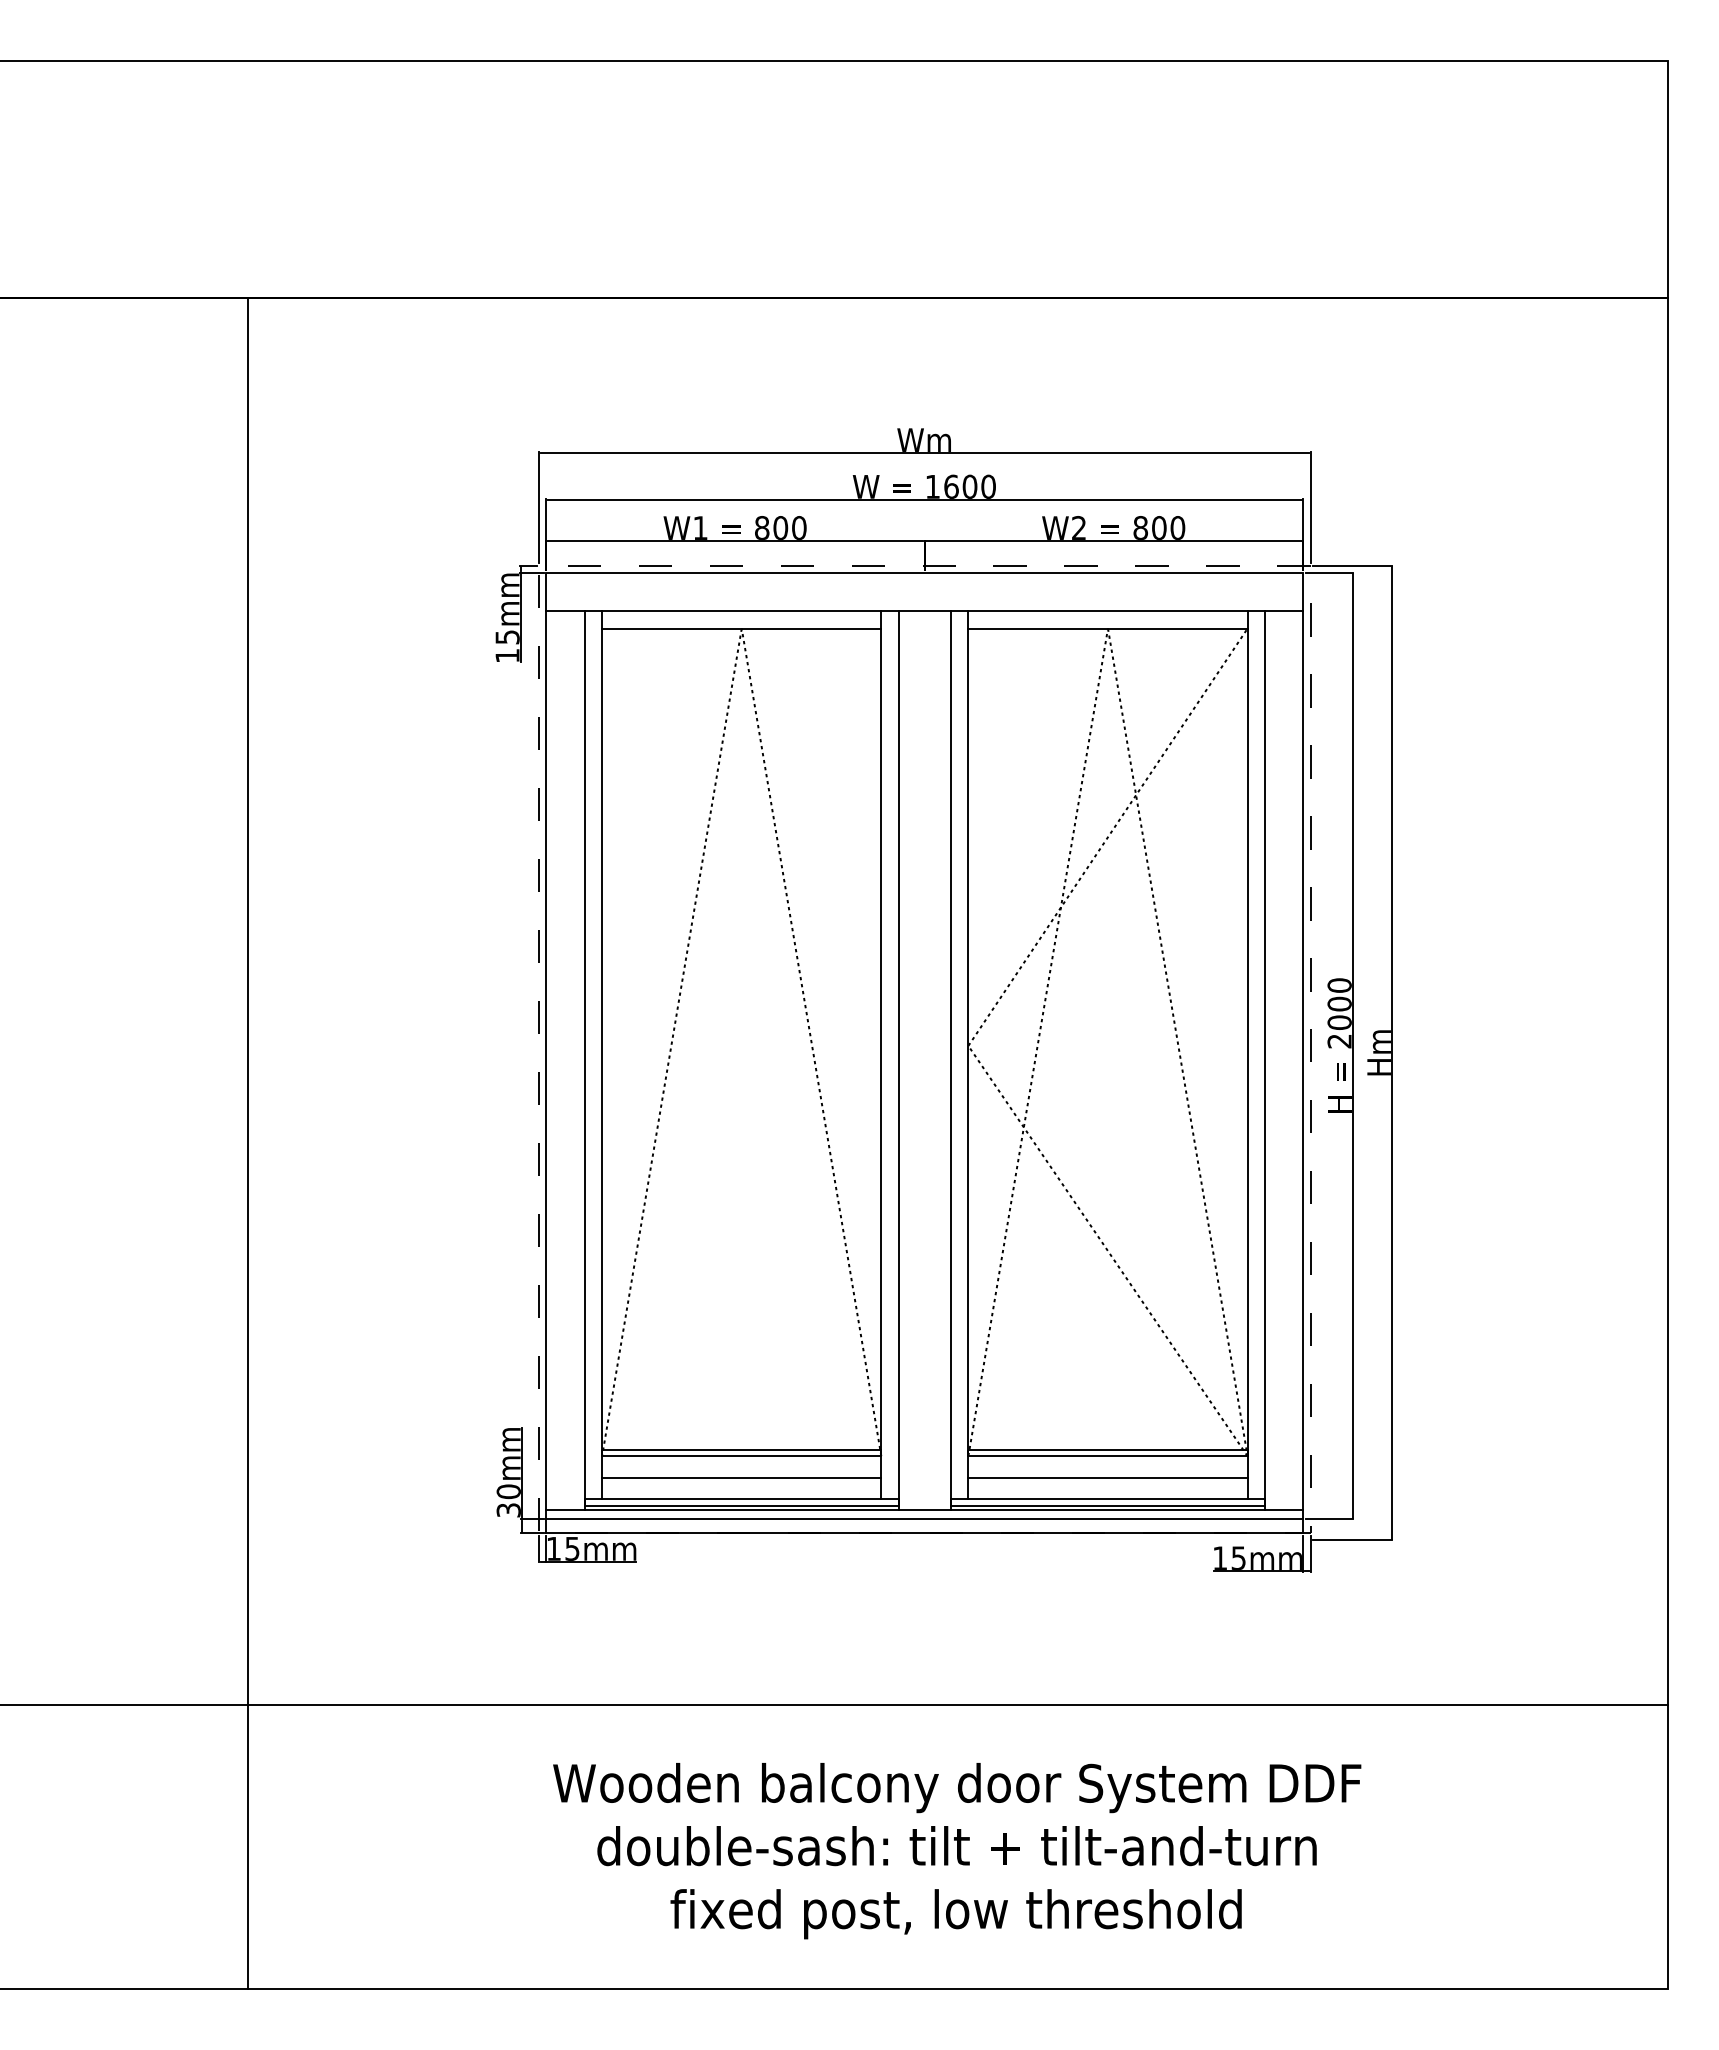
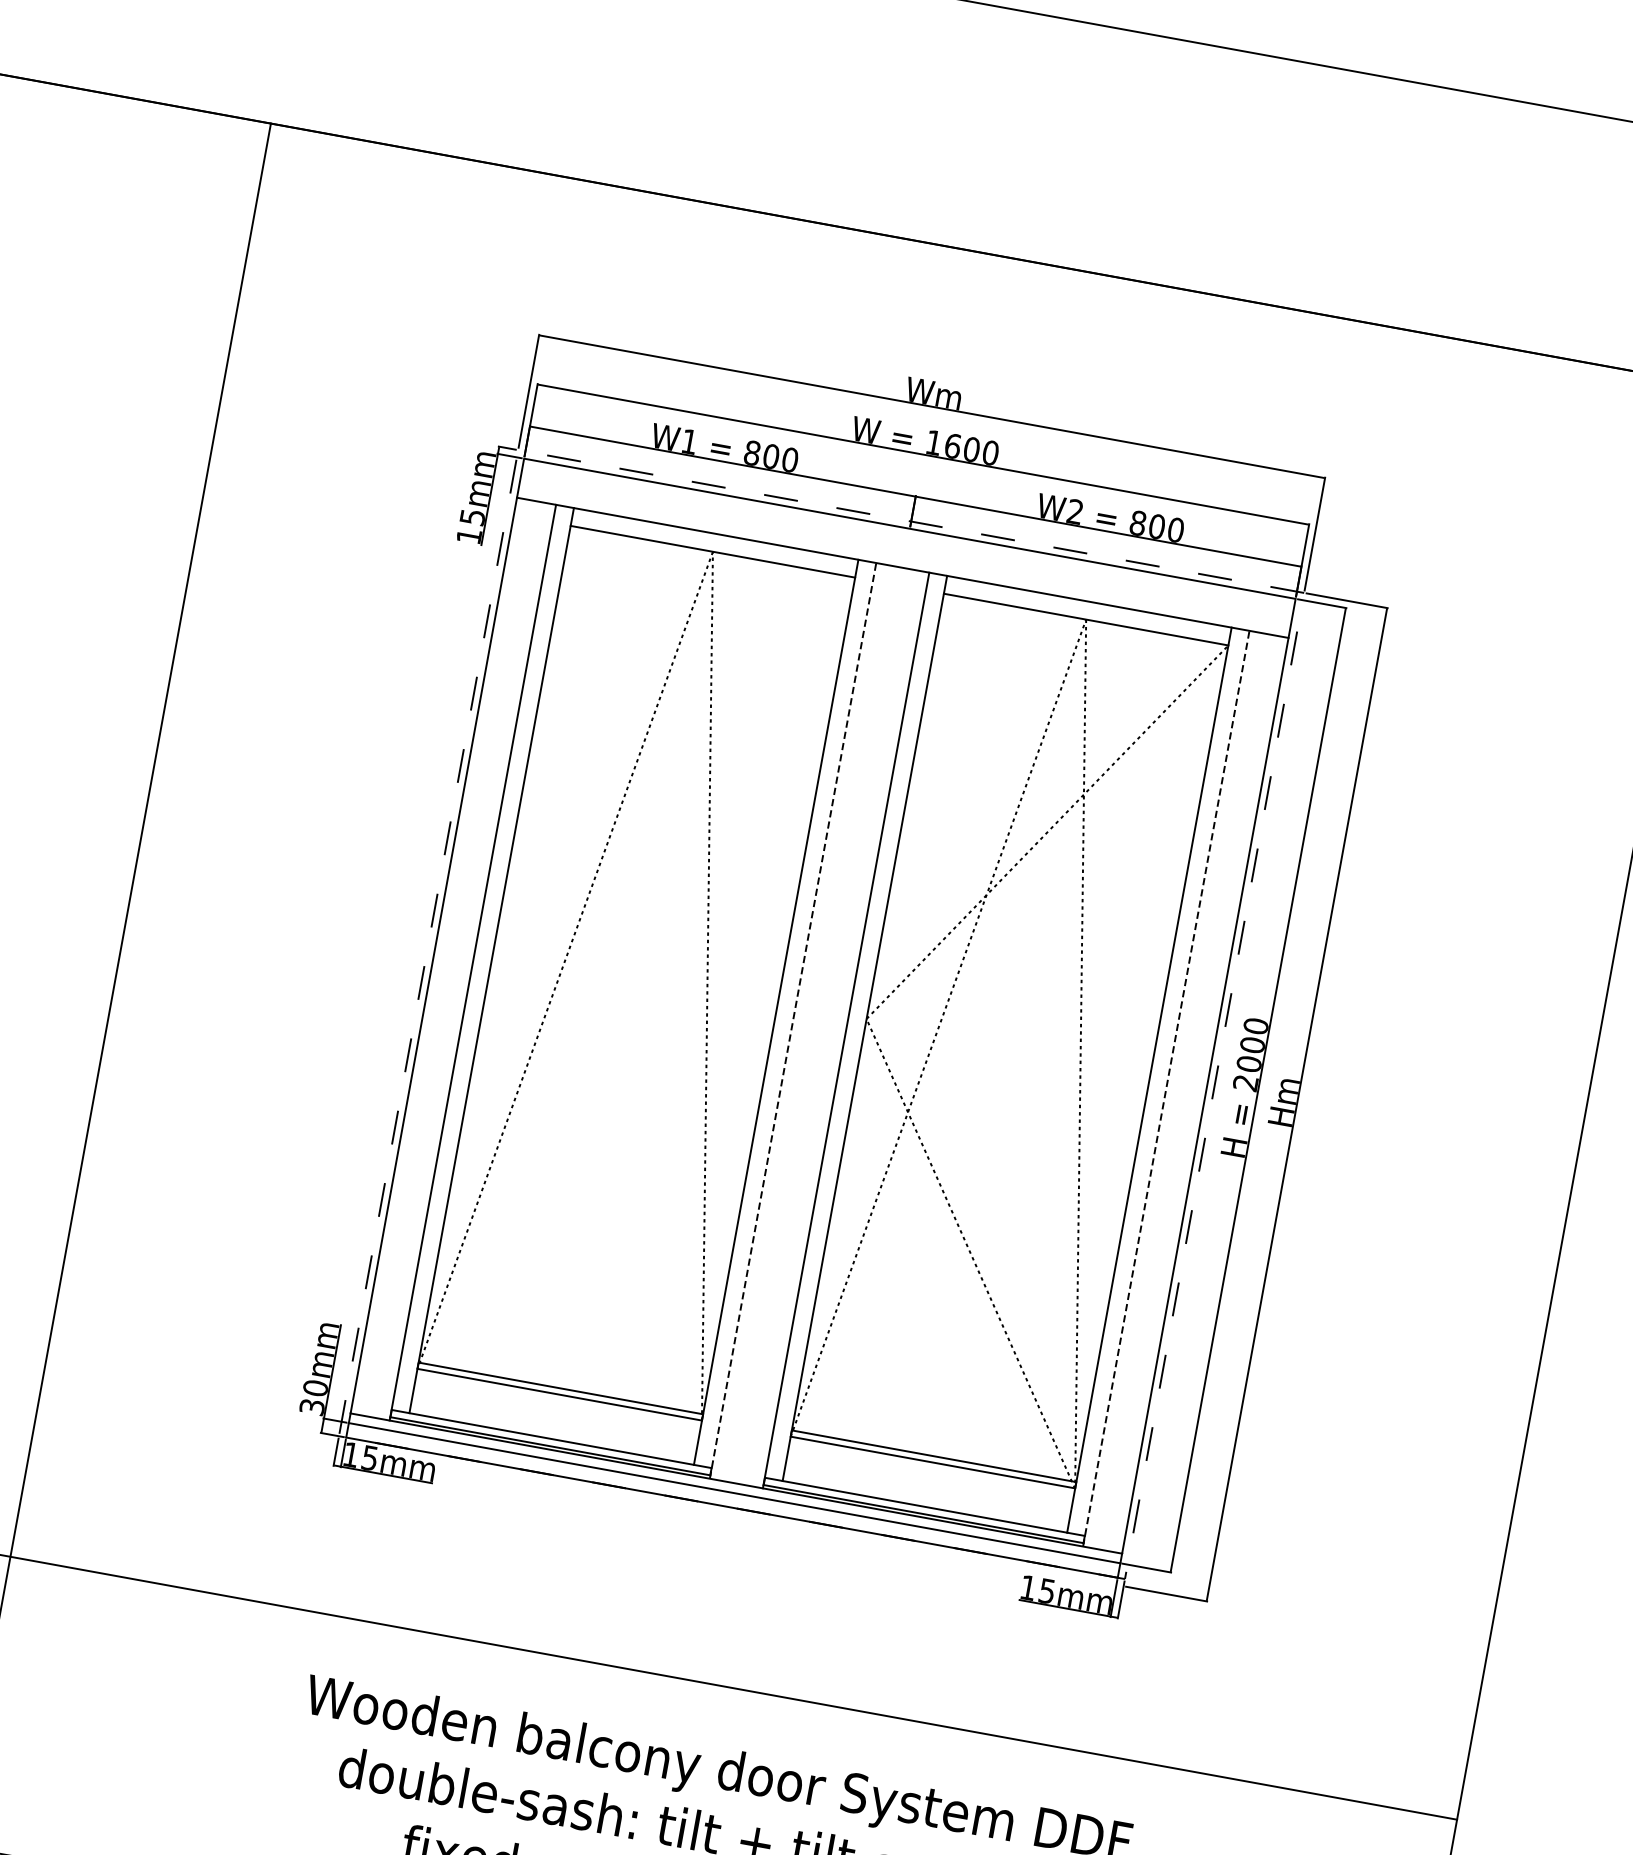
line: (898, 1059) -> (792, 1019), solid -> dashed
line: (1265, 1059) -> (1166, 1087), solid -> dashed
line: (741, 1478) -> (555, 1417), removed
line: (1107, 1478) -> (928, 1485), removed

